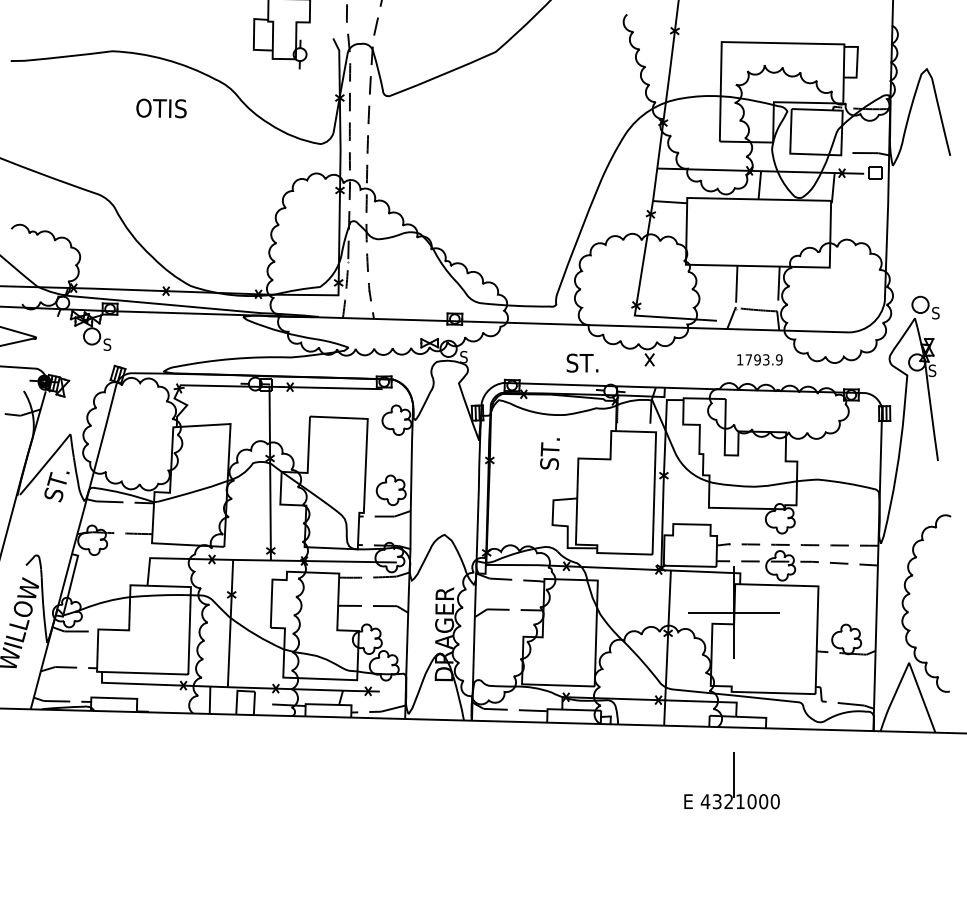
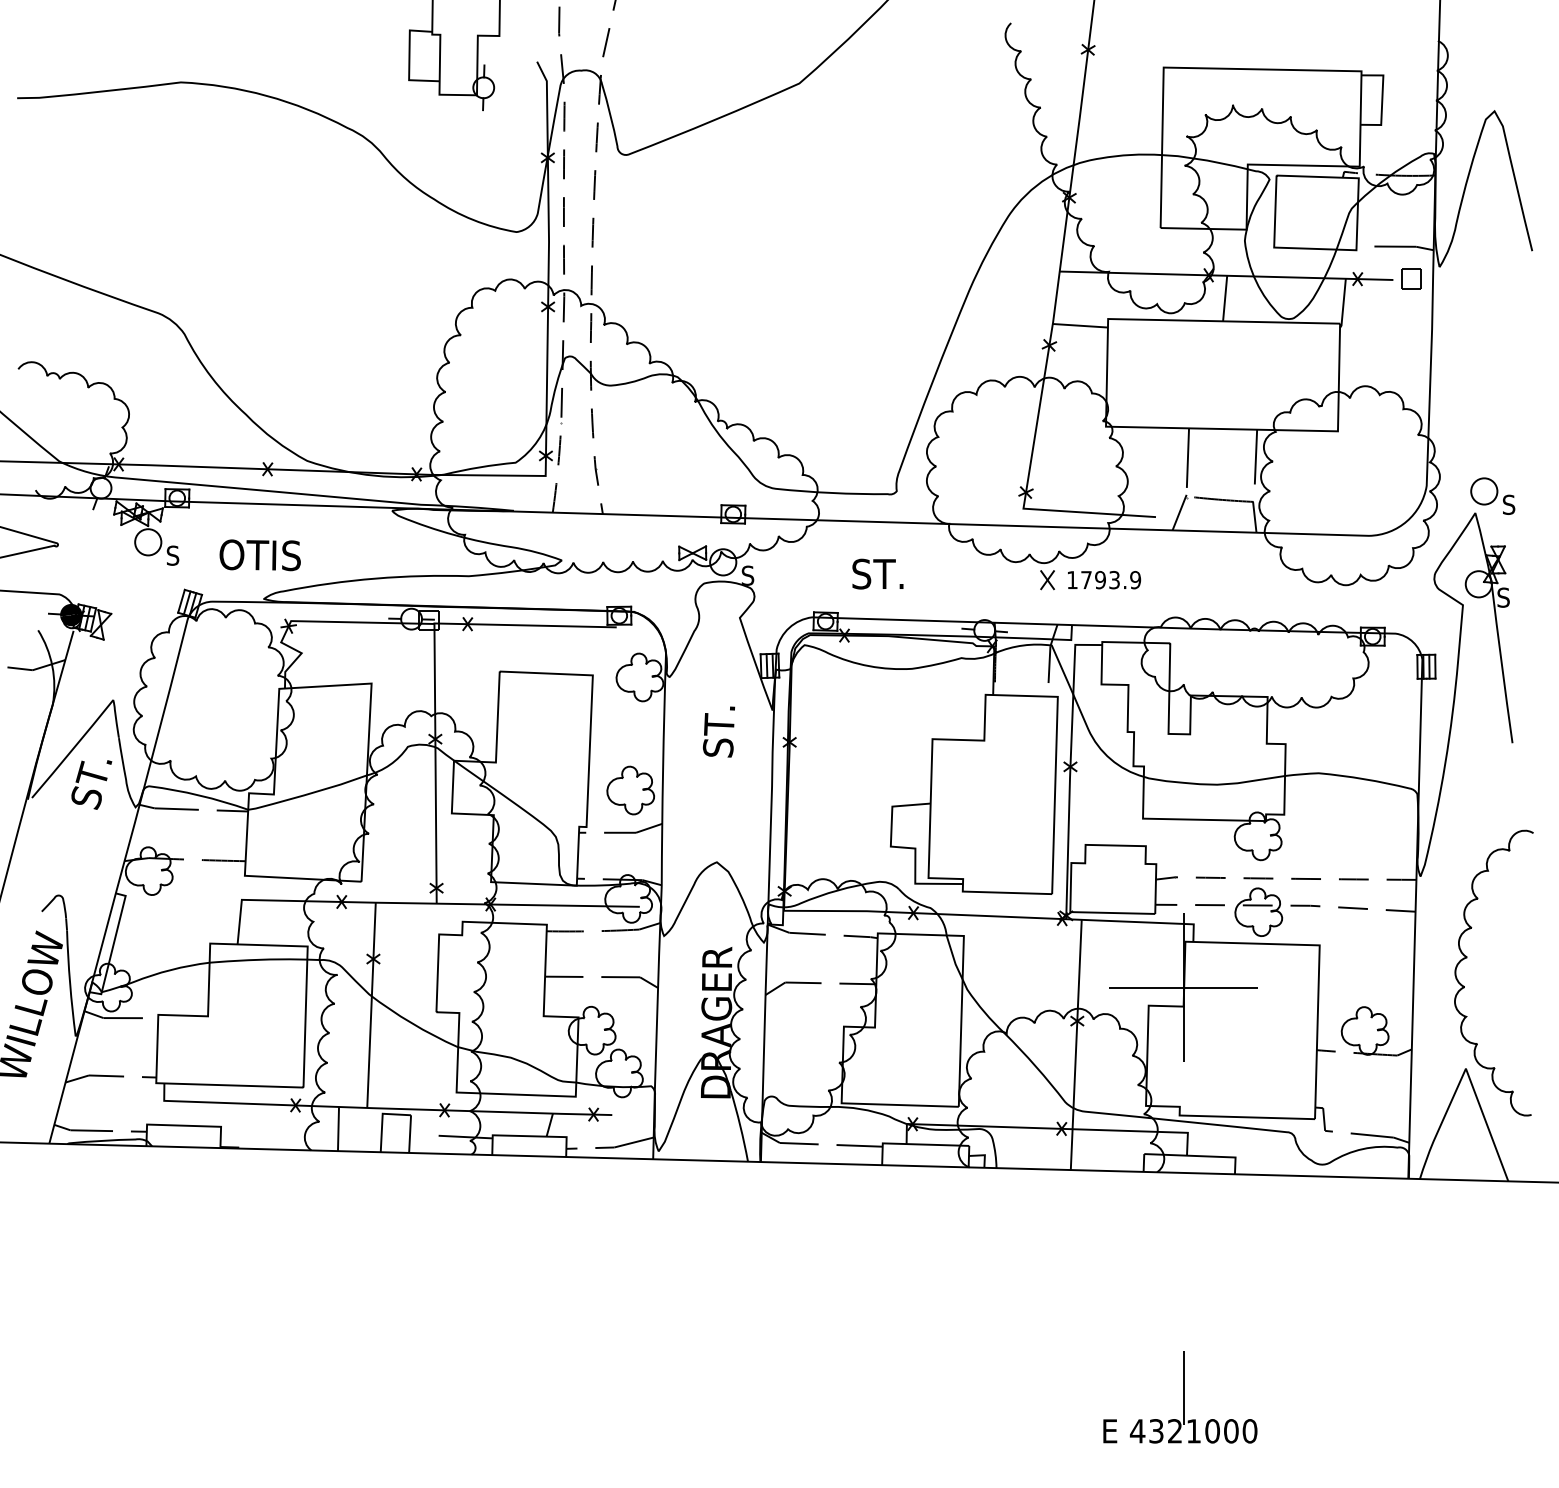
text: (161, 108) -> (260, 555), moved
text: (759, 359) -> (1103, 579), moved
text: (582, 362) -> (877, 573), moved
text: (549, 453) -> (718, 731), moved
part: (731, 780) -> (1179, 1397), moved

